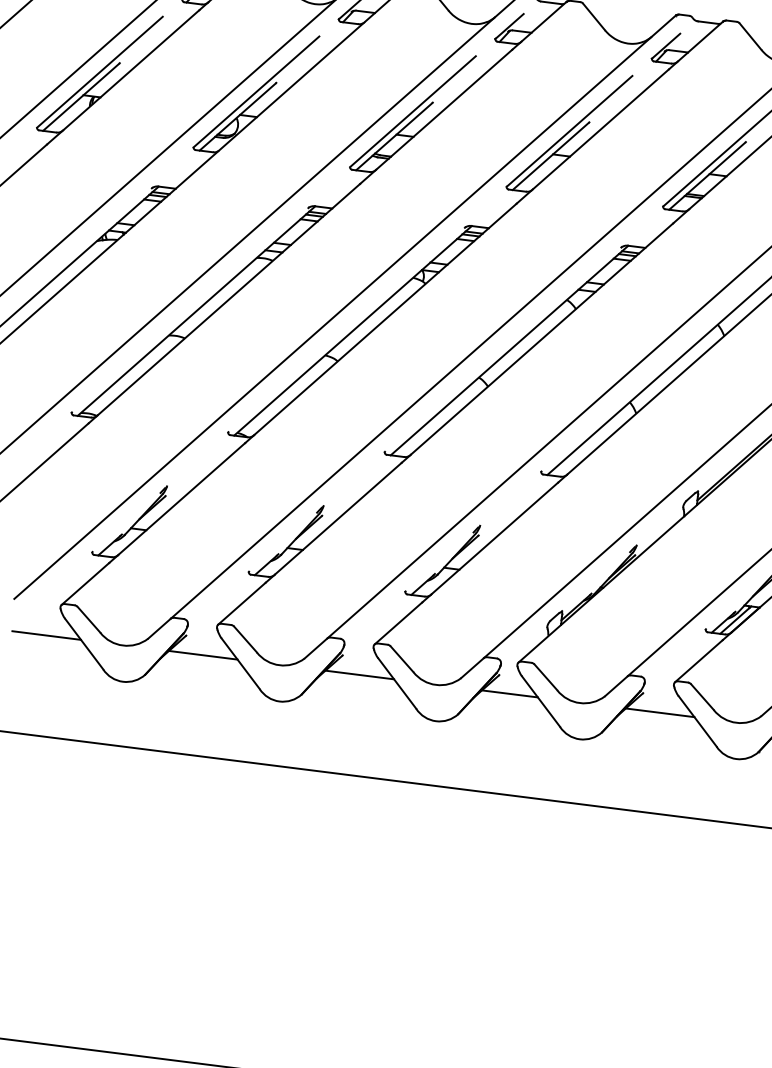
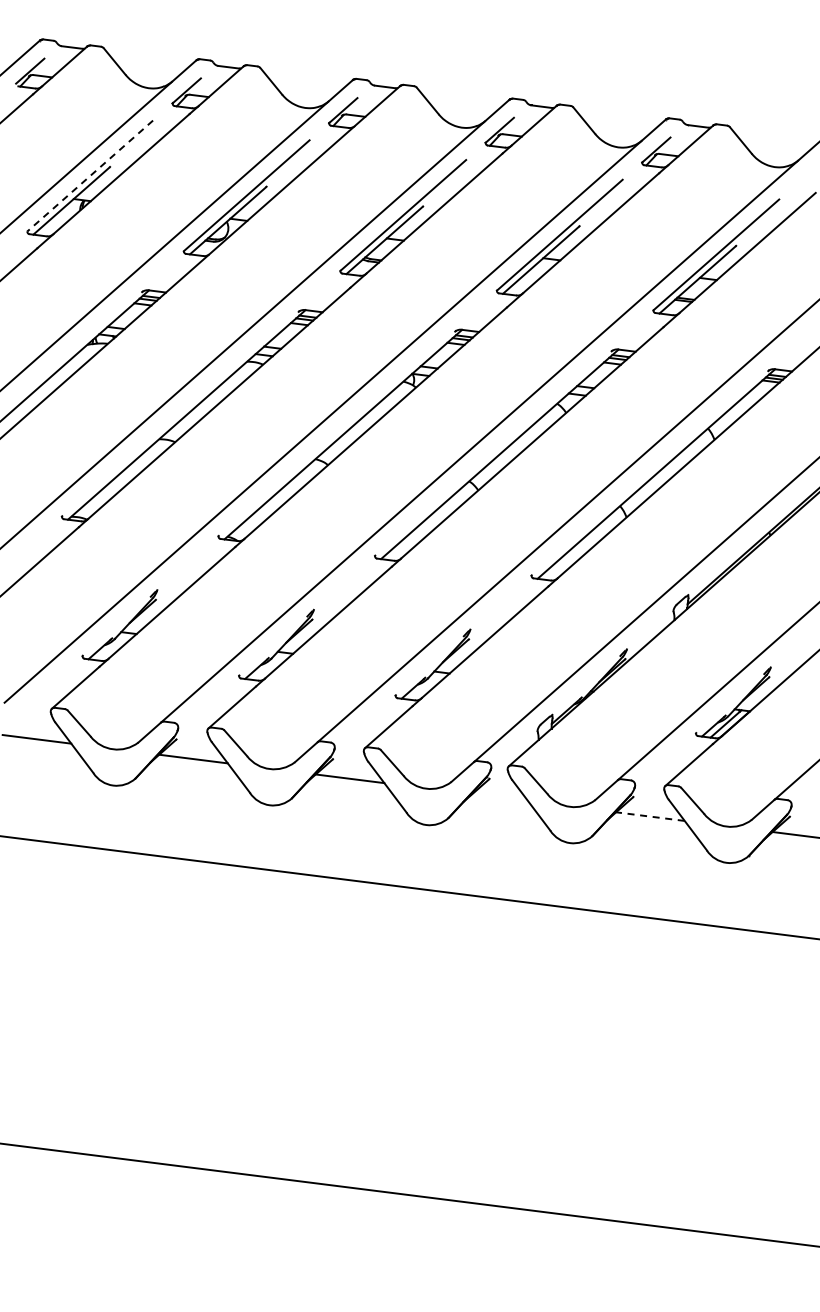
line: (100, 72) -> (90, 176), solid -> dashed
line: (510, 693) -> (500, 797), removed
line: (660, 712) -> (650, 816), solid -> dashed

